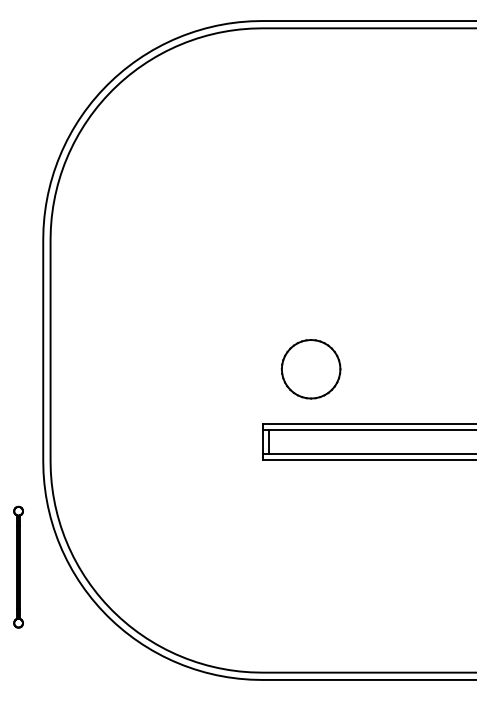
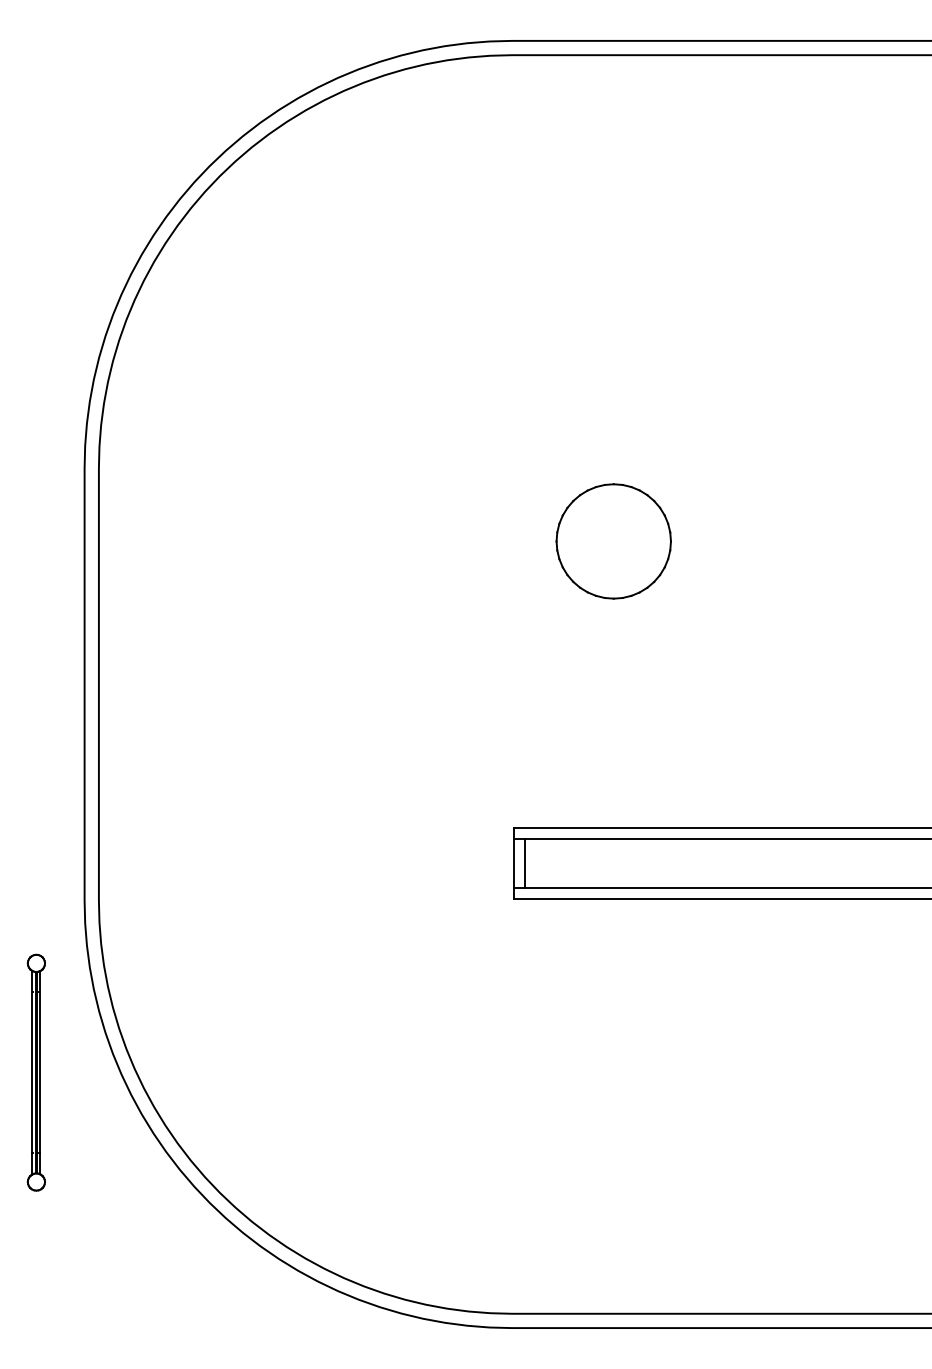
part: (310, 369) -> (612, 541), moved
part: (18, 566) -> (36, 1071), moved

